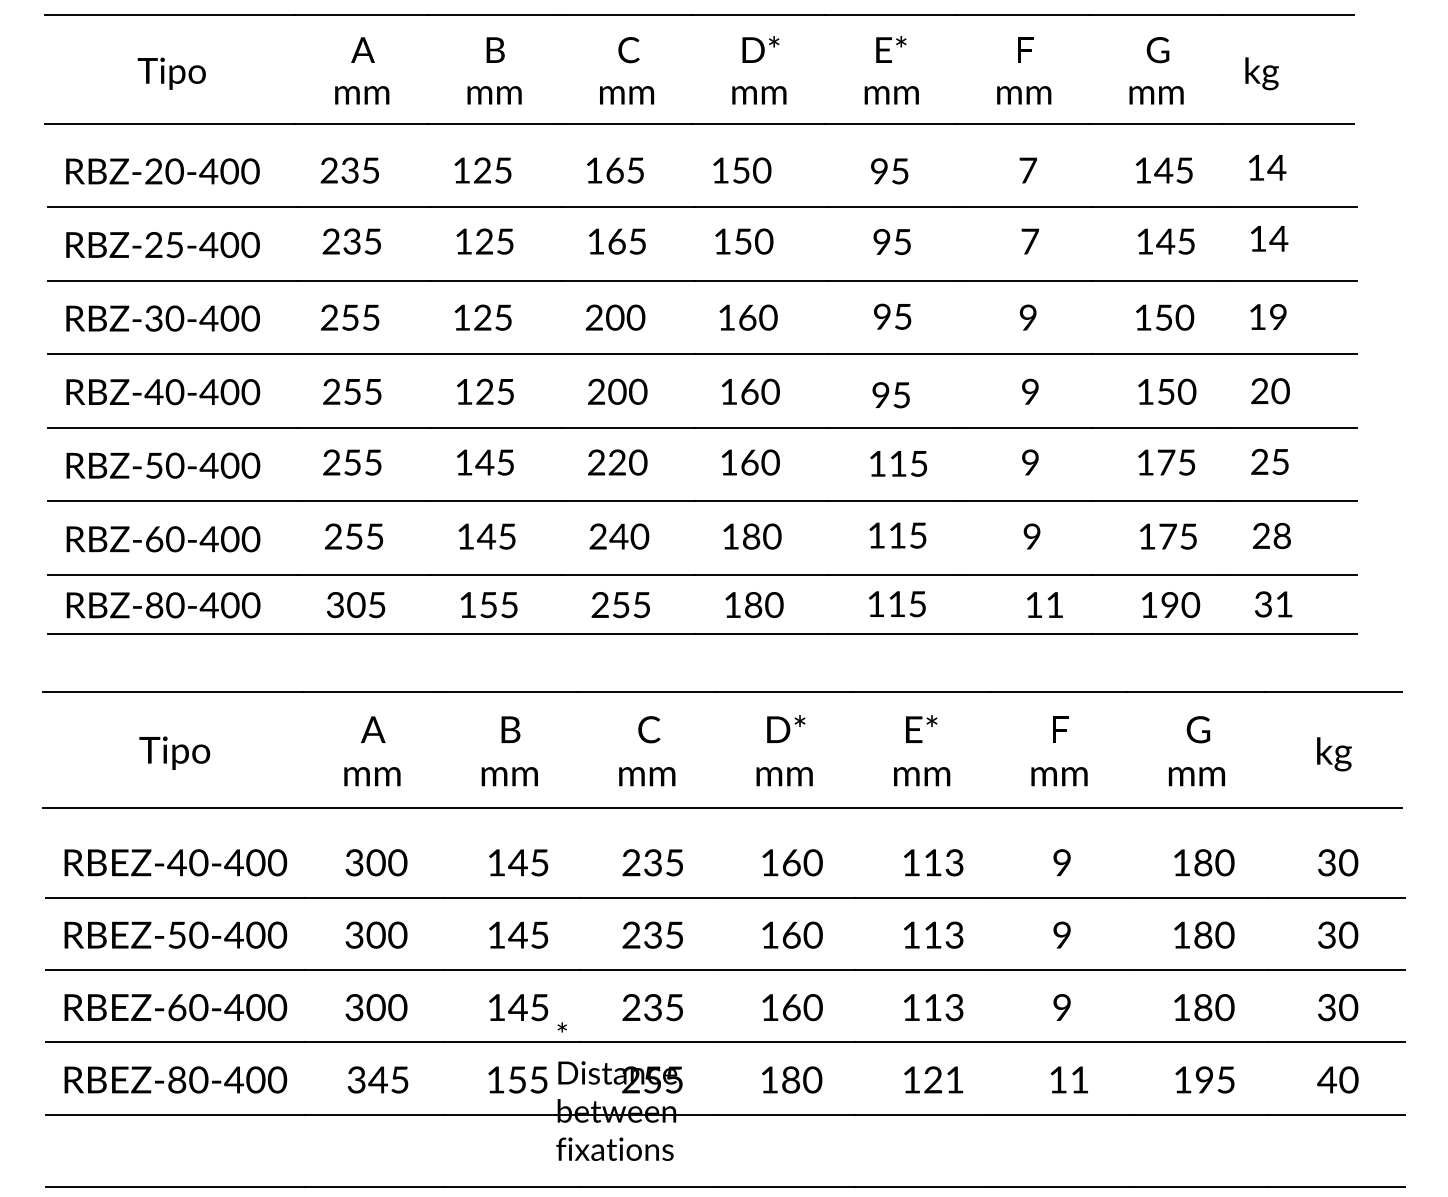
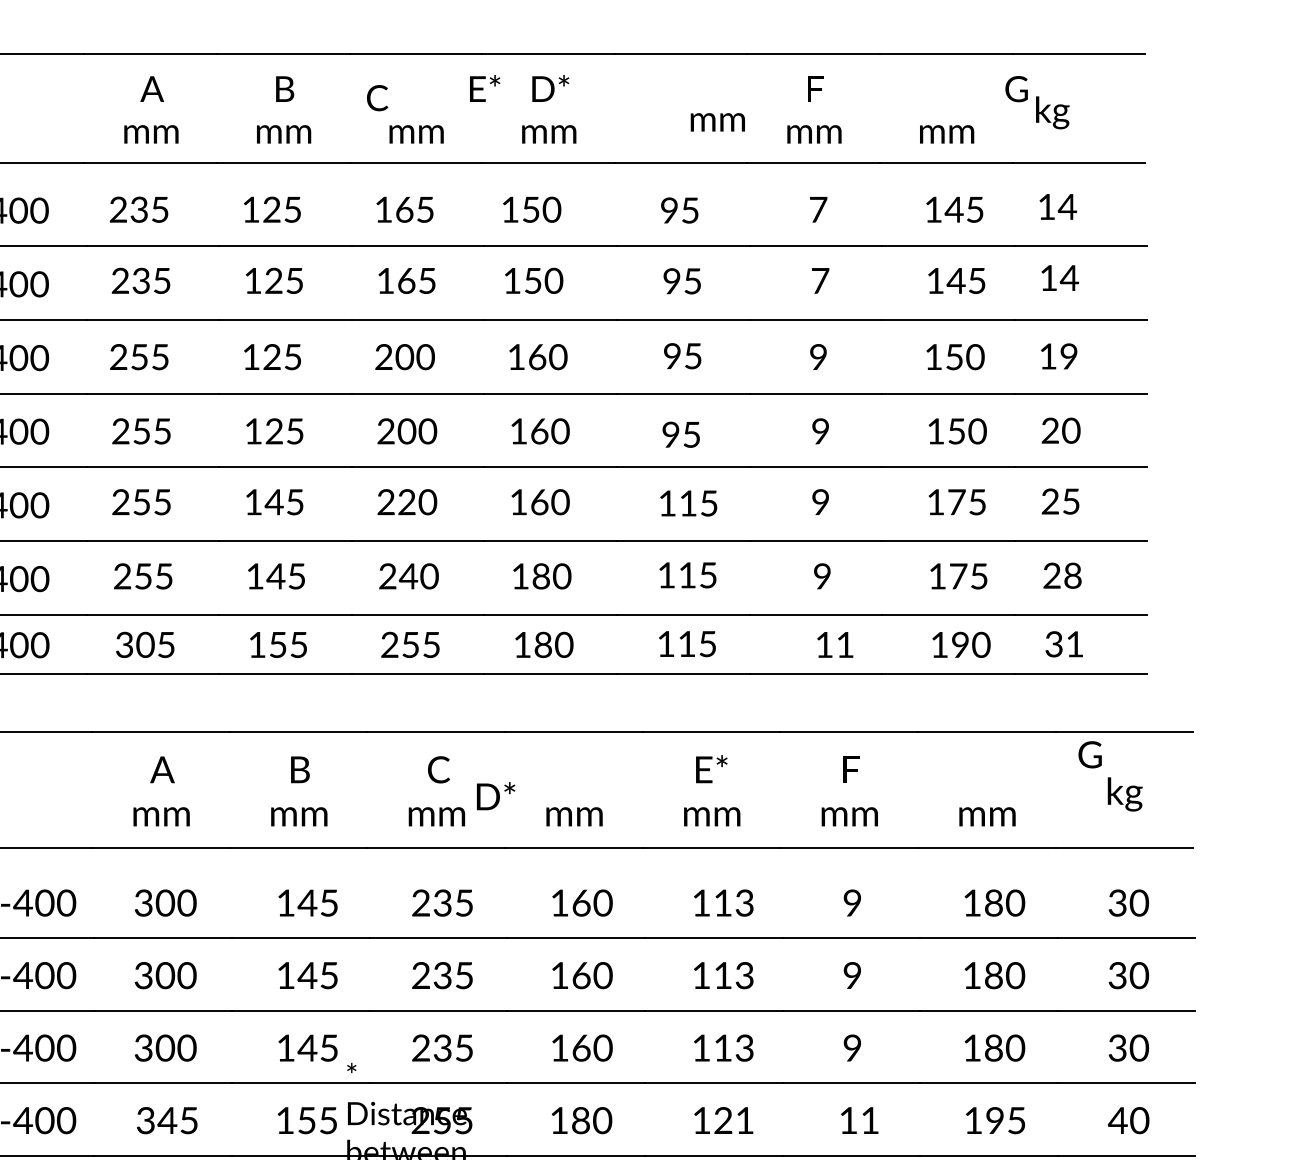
text: (891, 49) -> (485, 88), moved
text: (628, 50) -> (377, 98), moved
text: (1157, 50) -> (1016, 89), moved
text: (891, 95) -> (717, 122), moved
text: (786, 728) -> (496, 795), moved
text: (1198, 729) -> (1090, 754), moved

